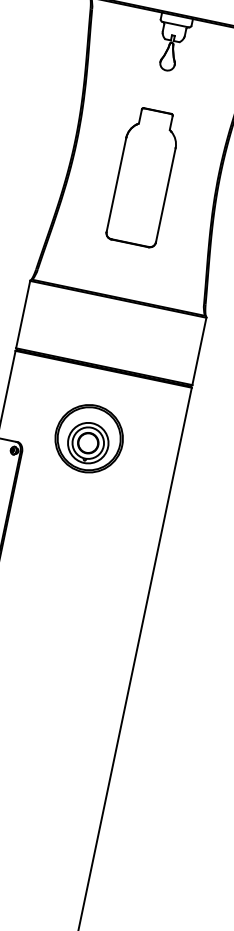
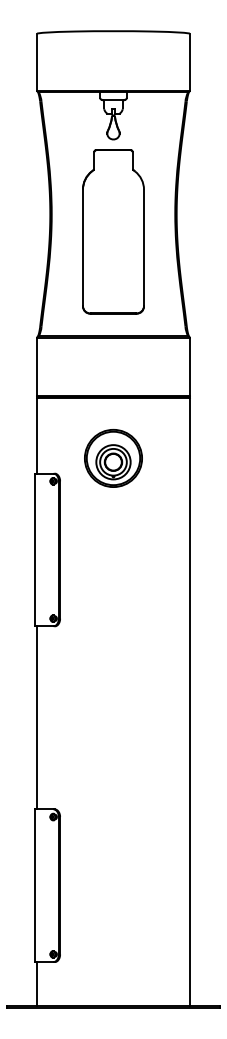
part: (143, 176) -> (113, 231), size x1.43

